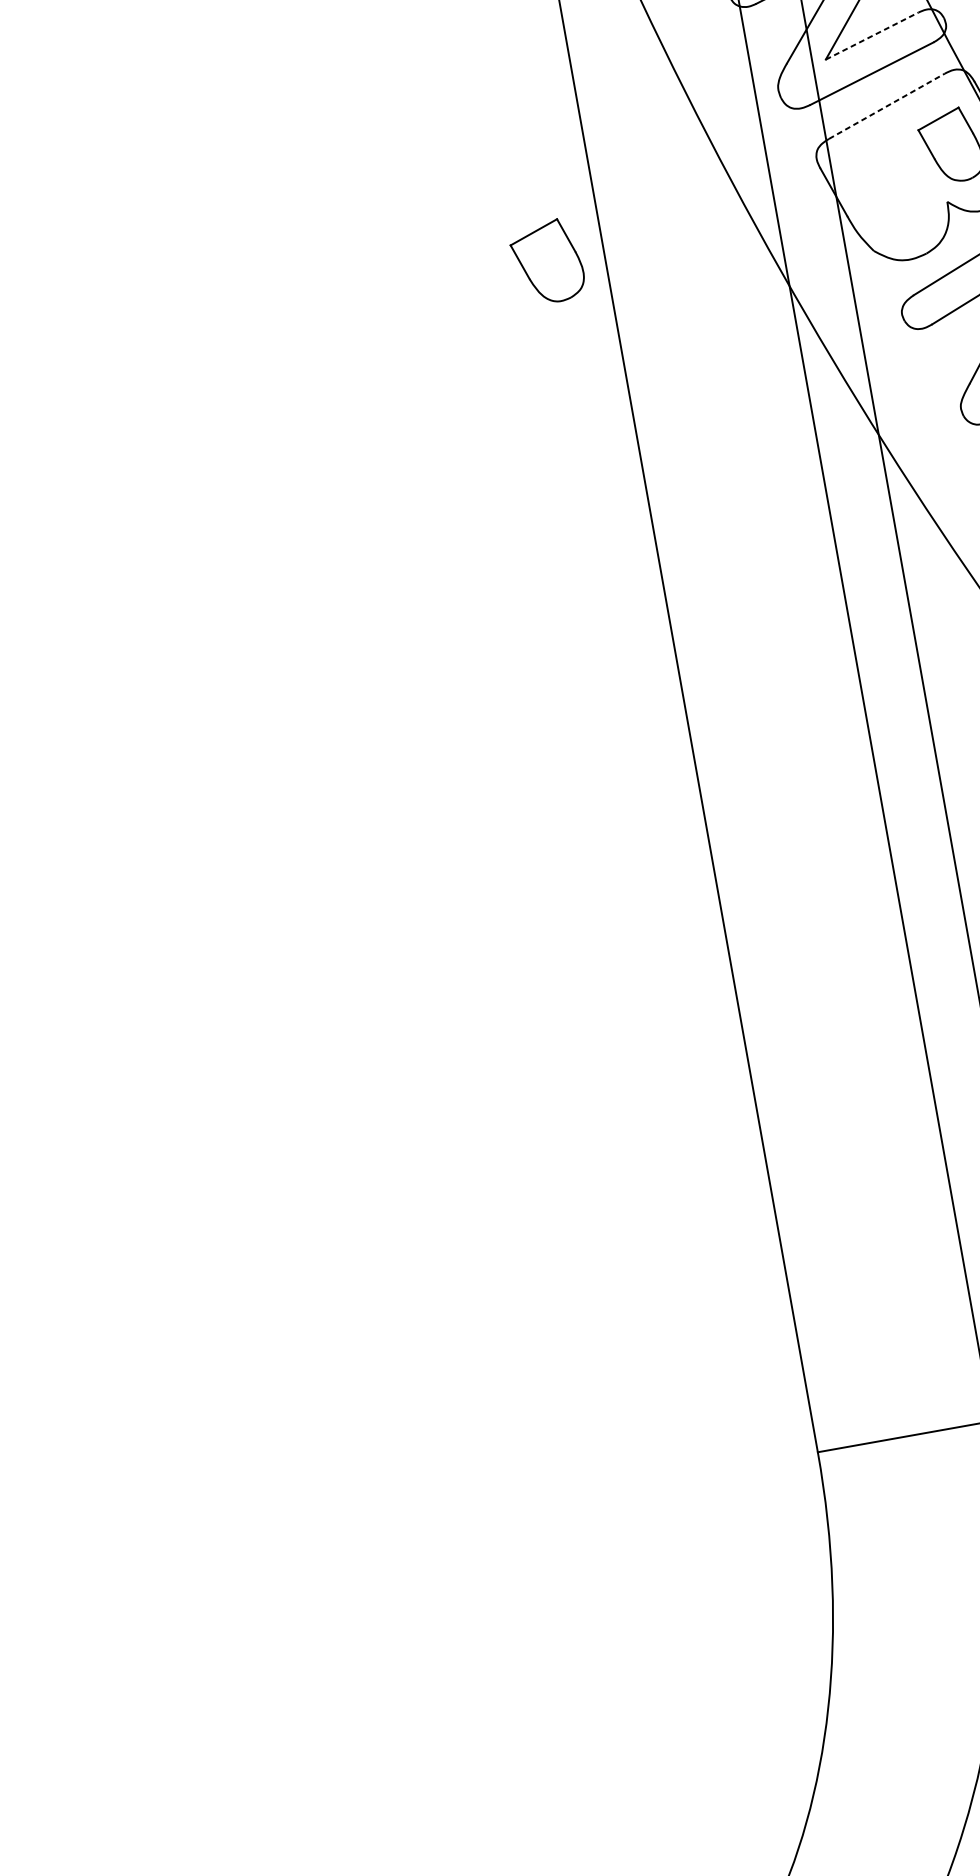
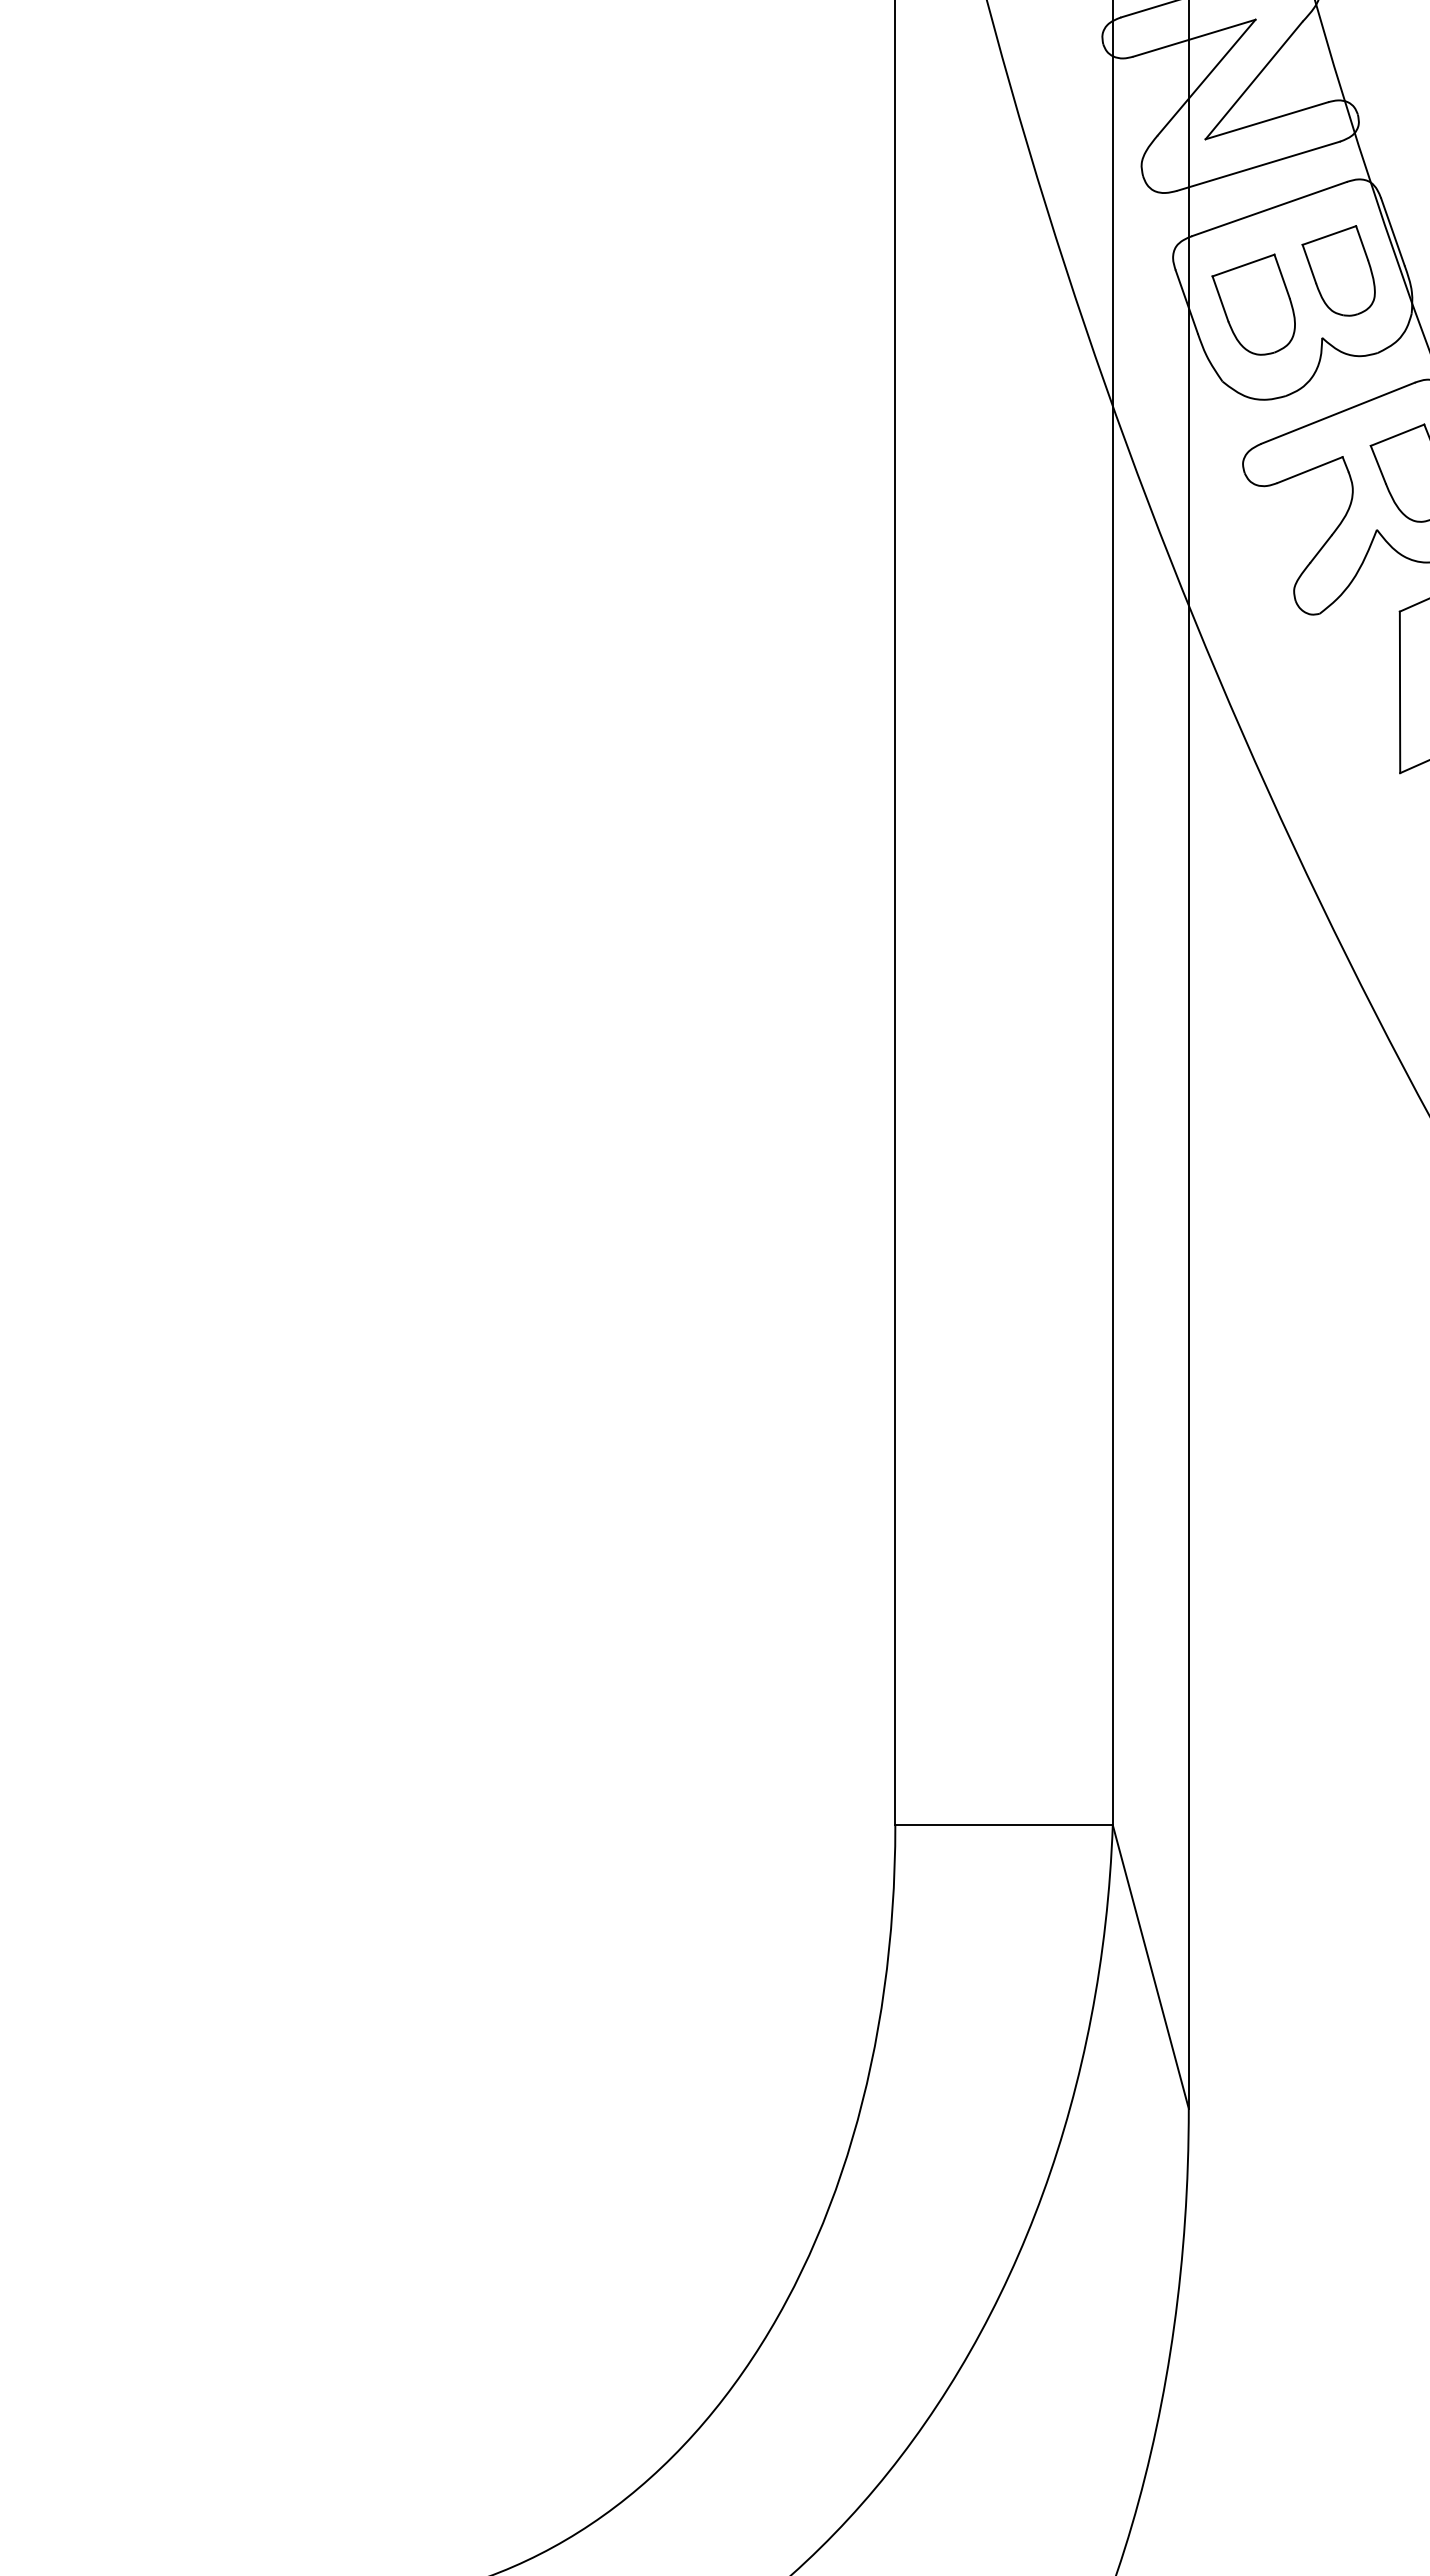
line: (871, 35) -> (1266, 120), dashed -> solid
line: (886, 106) -> (1269, 209), dashed -> solid
part: (547, 262) -> (1253, 304), moved

